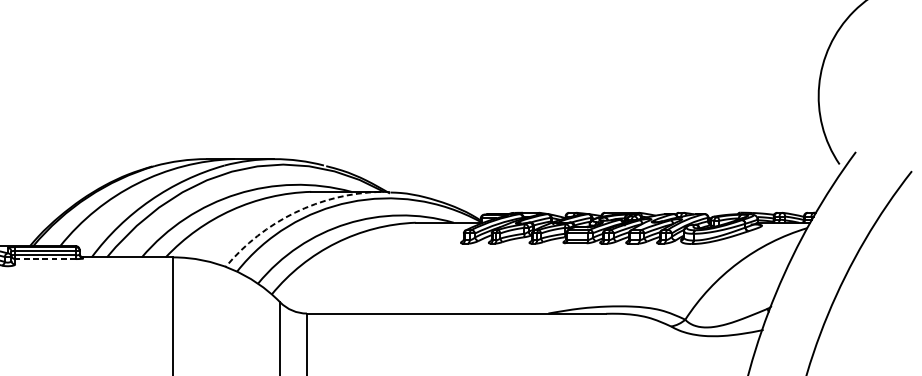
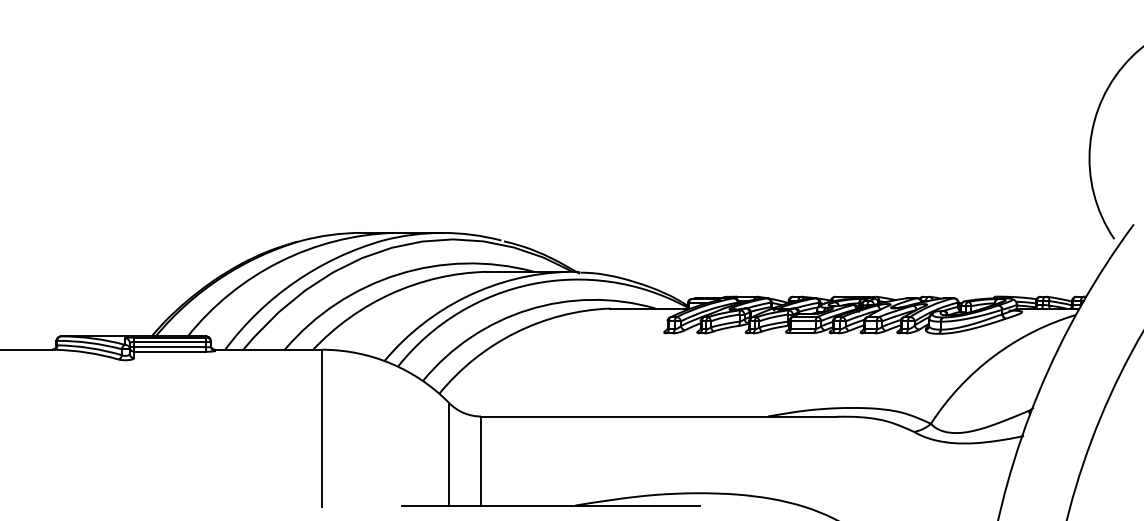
arc: (294, 212) -> (466, 296), dashed -> solid
line: (44, 258) -> (169, 351), dashed -> solid

